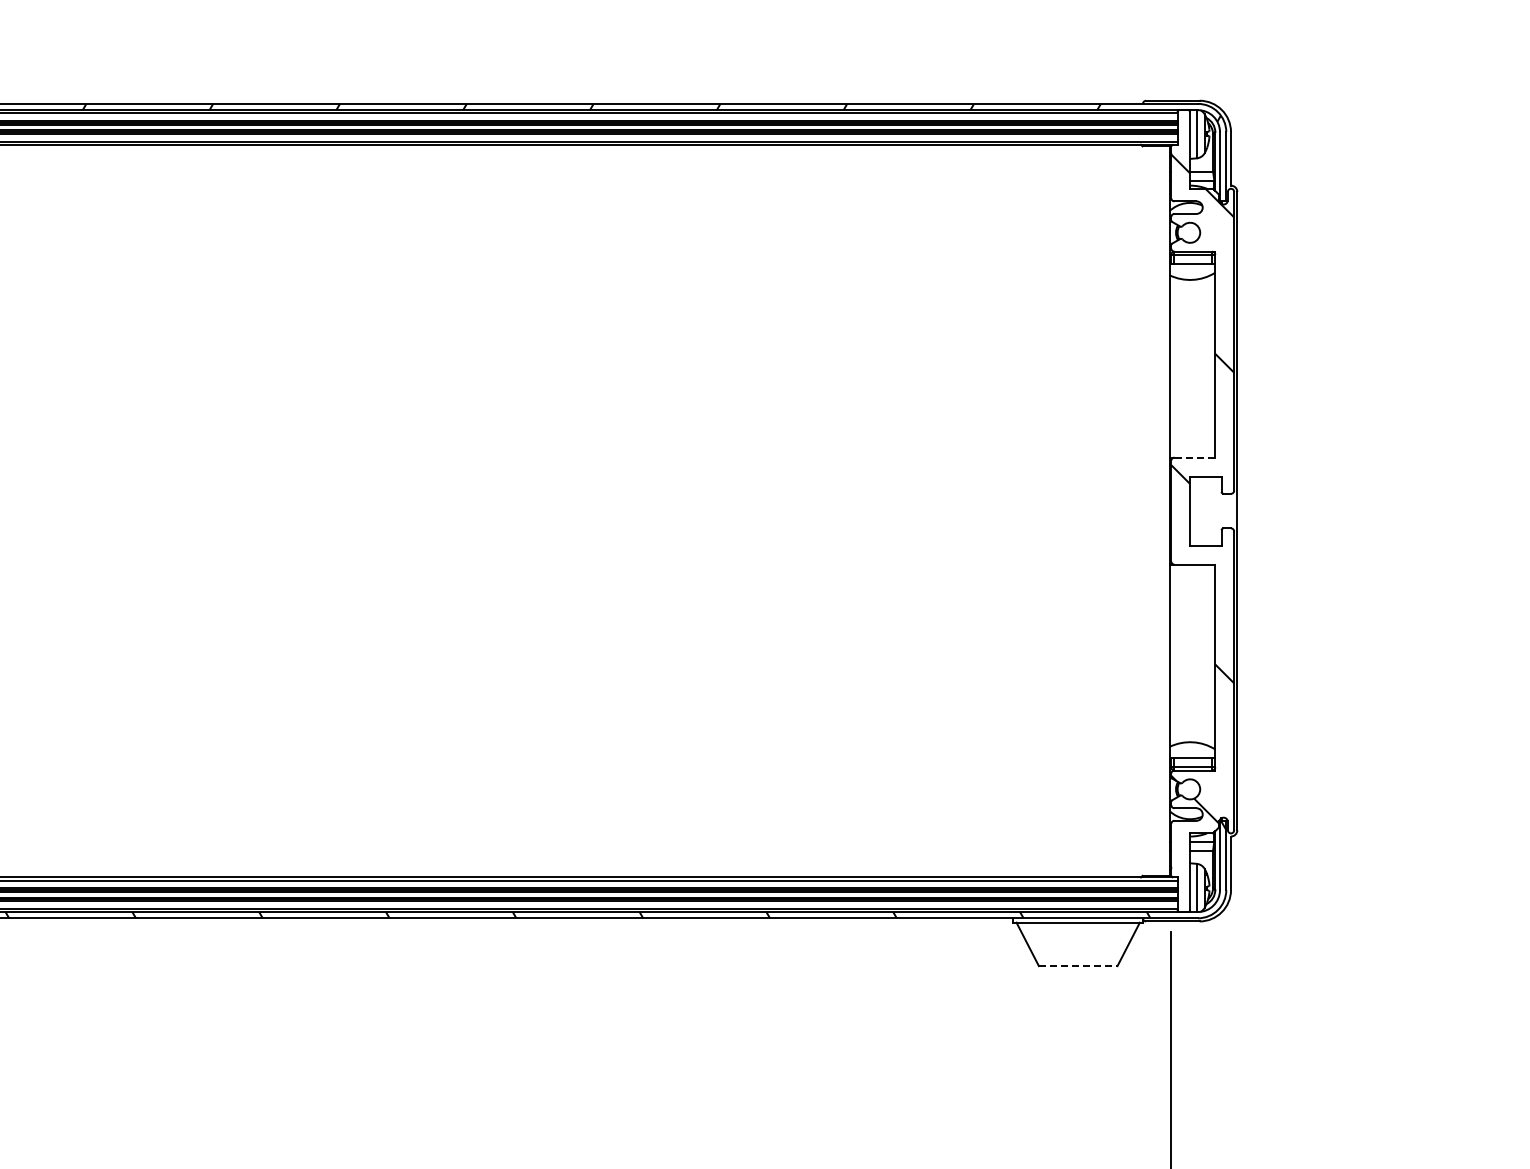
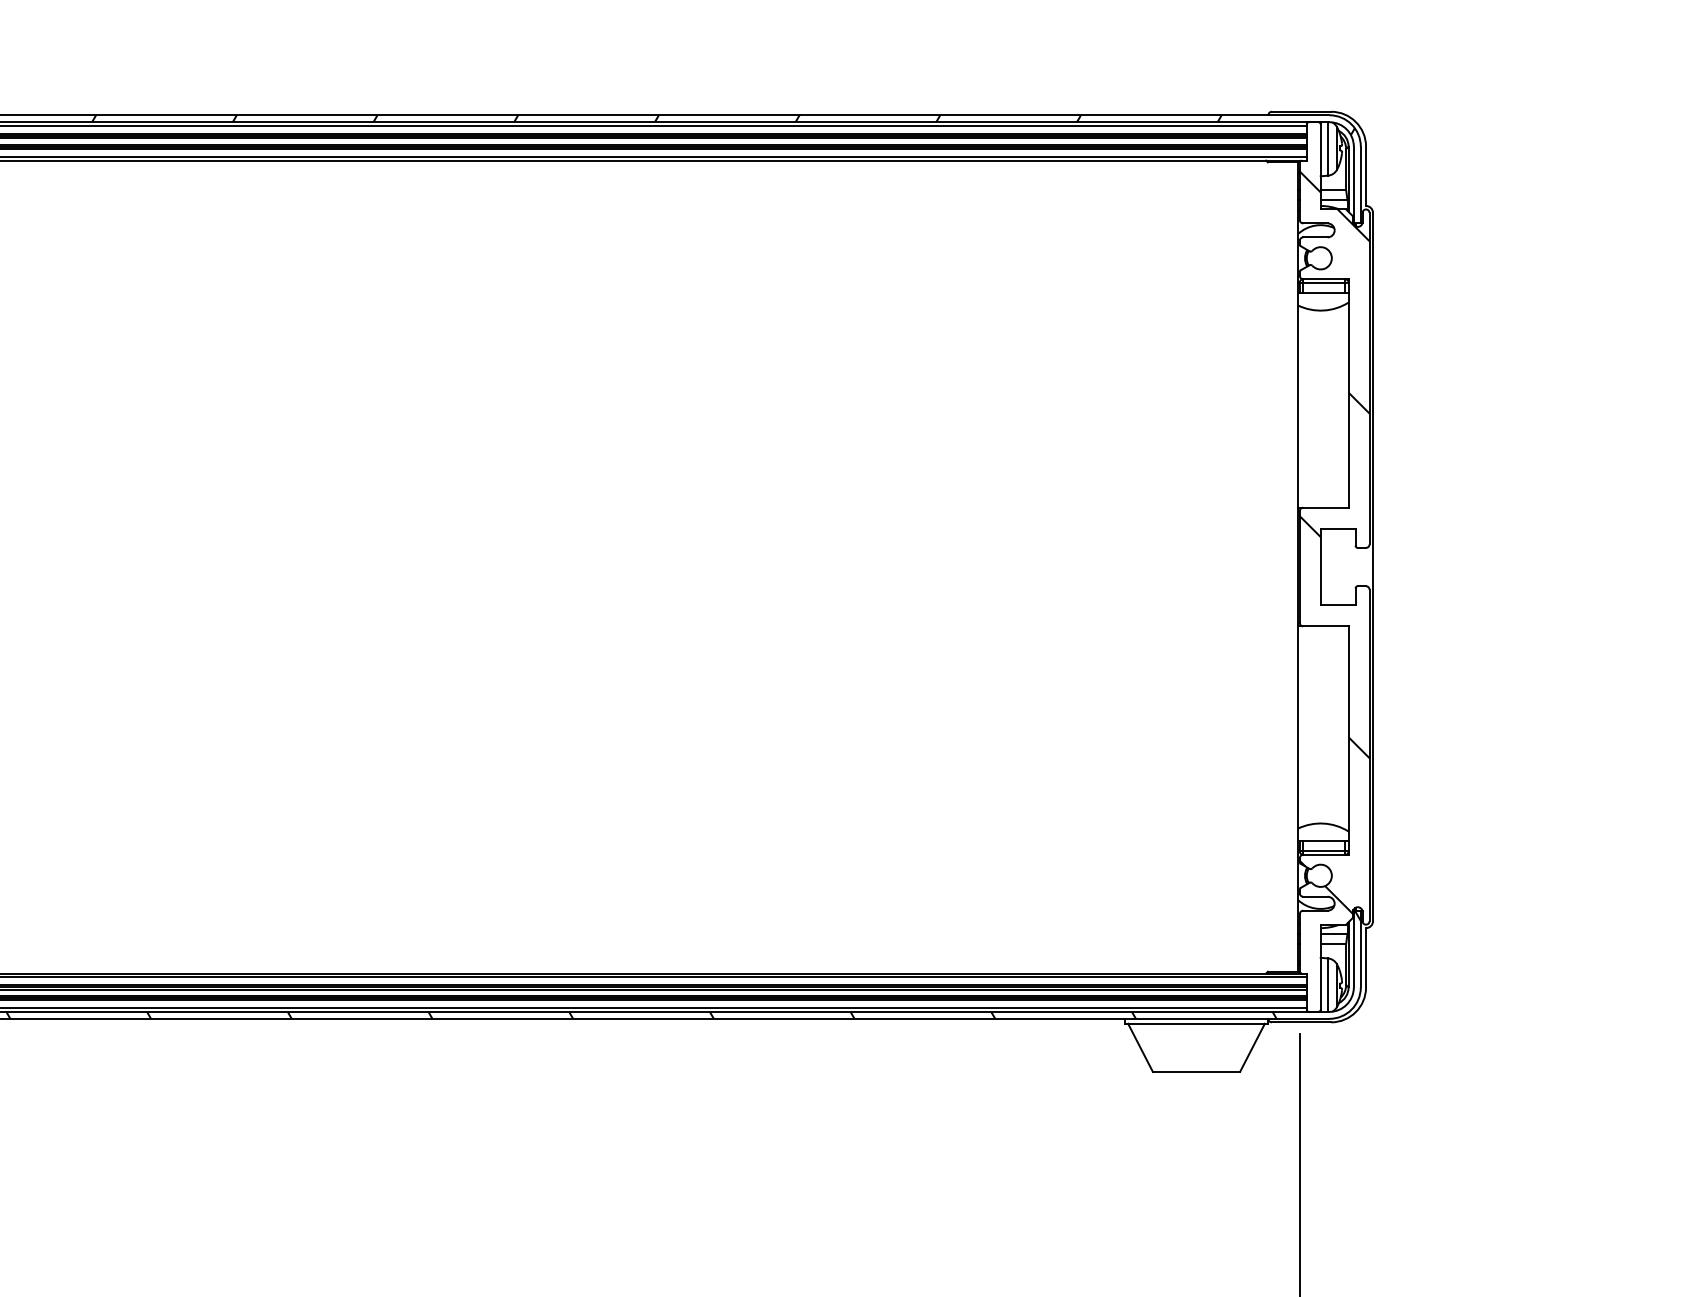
line: (1194, 457) -> (1325, 507), dashed -> solid
line: (1078, 966) -> (1196, 1072), dashed -> solid

